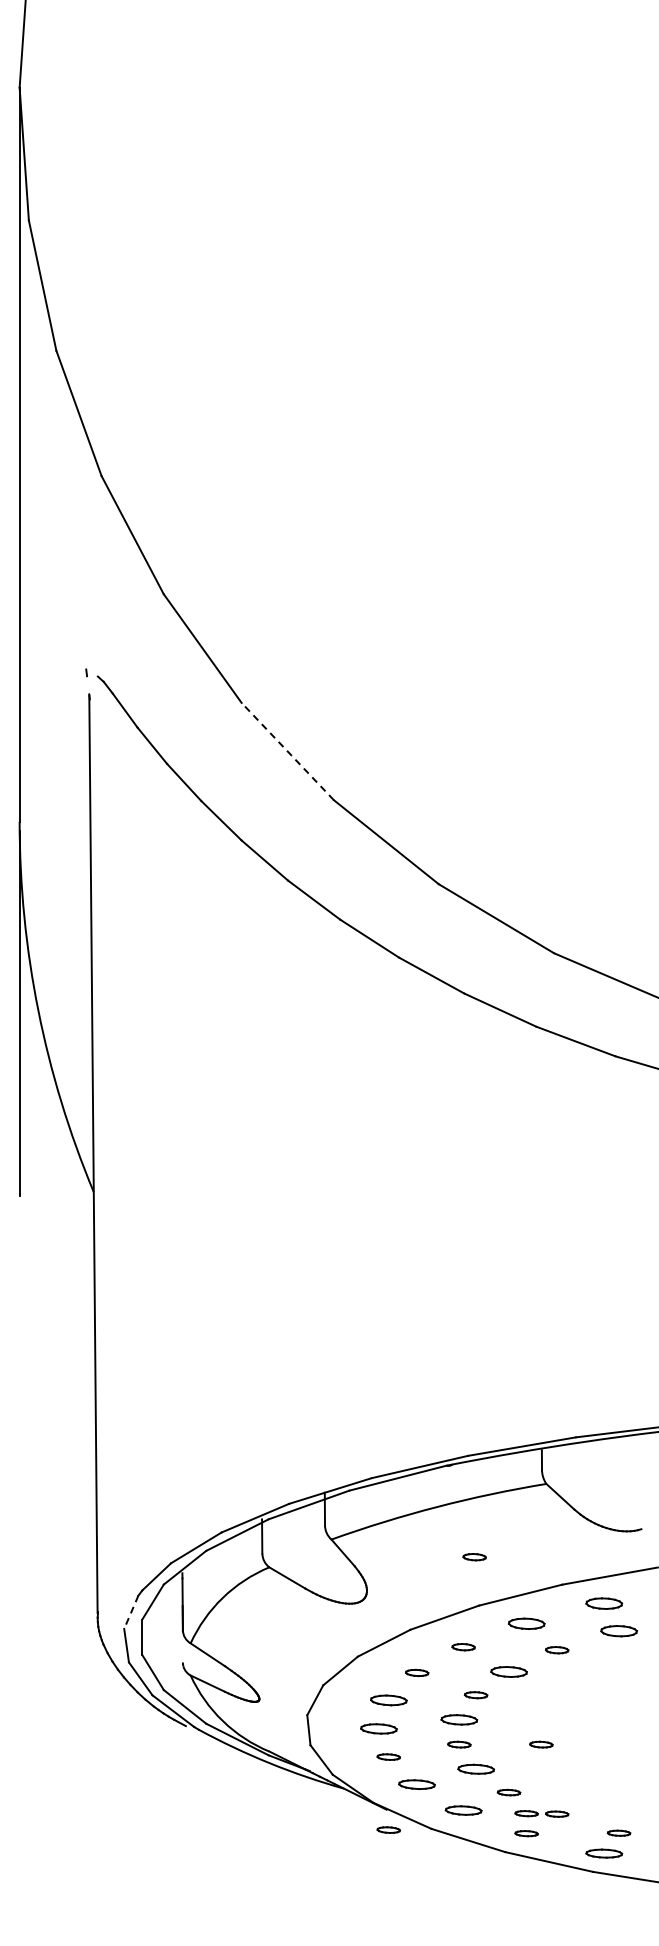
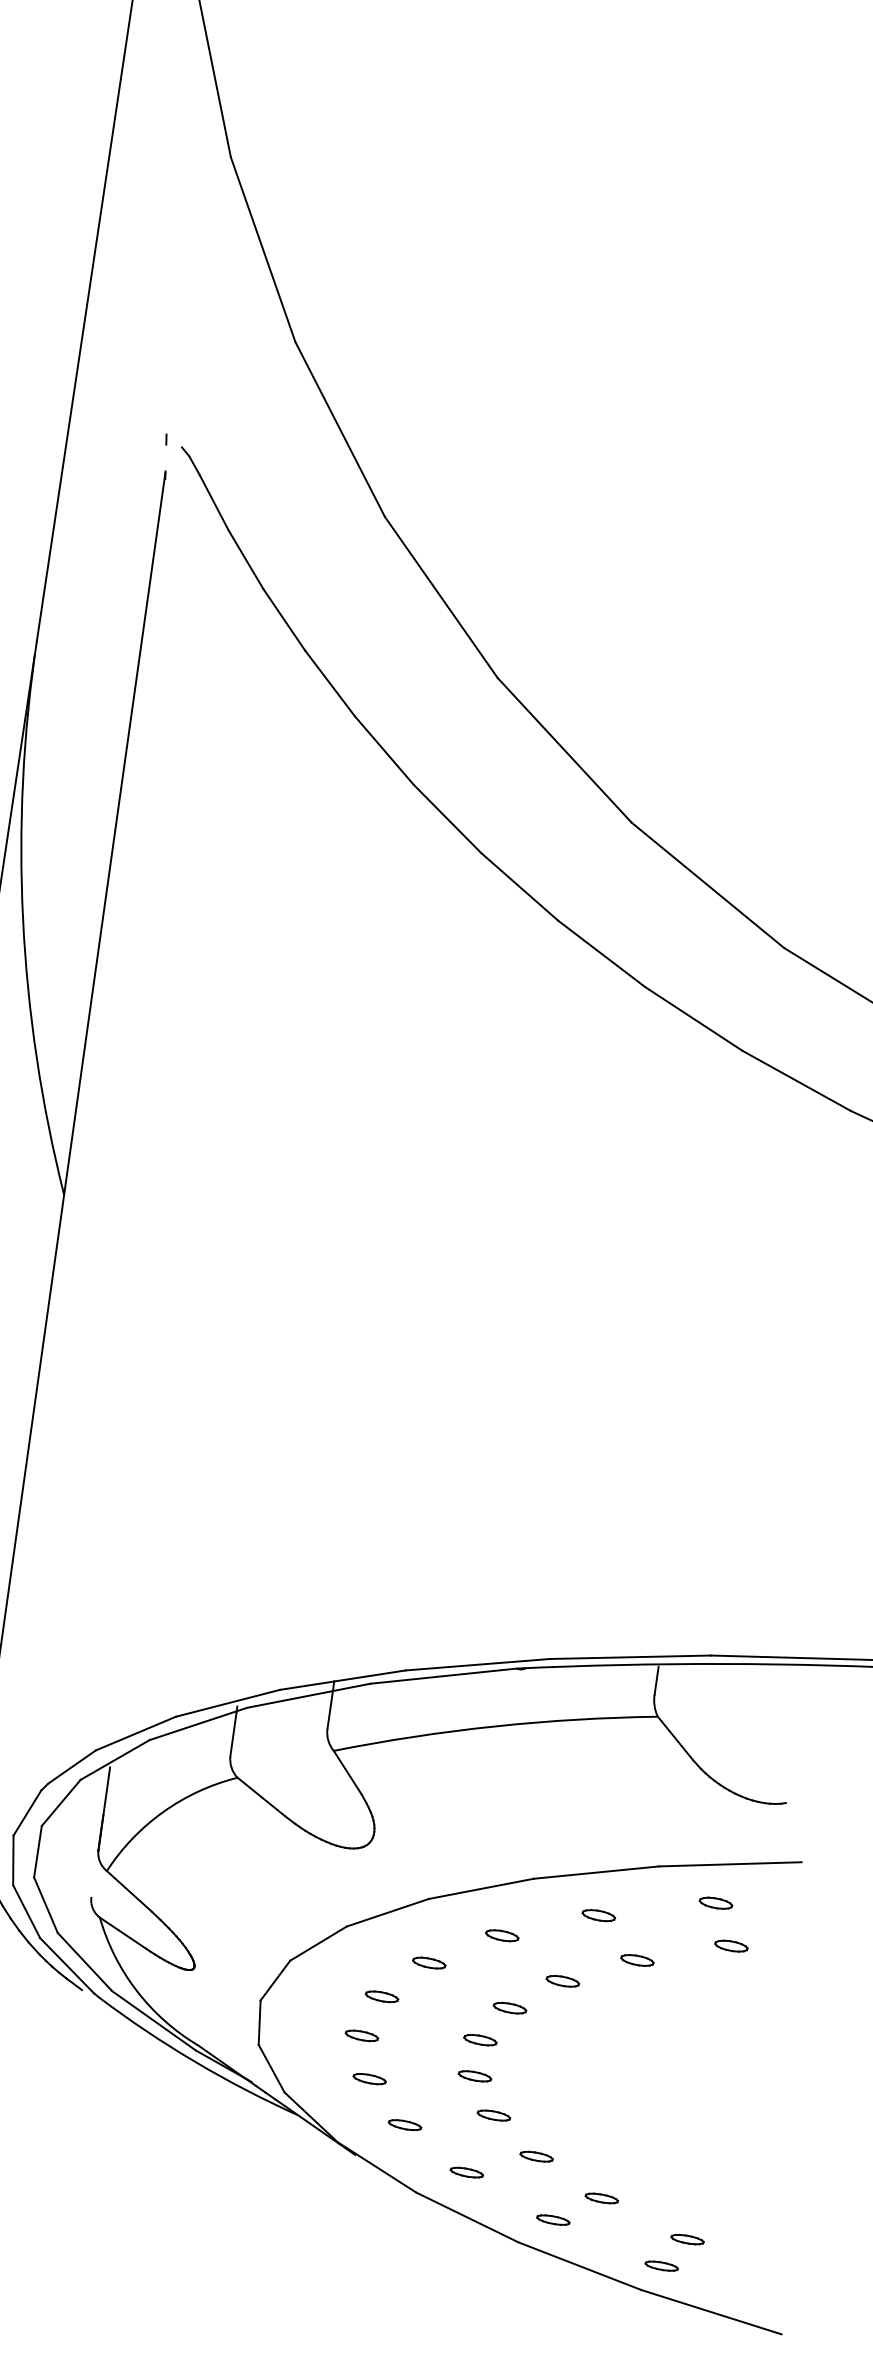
line: (287, 751) -> (440, 597), dashed -> solid
part: (474, 1557) -> (537, 1807), removed
part: (604, 1603) -> (716, 1902), size x0.62
line: (131, 1612) -> (27, 1813), dashed -> solid
part: (526, 1623) -> (598, 1915), size x0.62
part: (618, 1630) -> (730, 1945), size x0.62
part: (508, 1671) -> (562, 1980), size x0.62
part: (388, 1700) -> (381, 1996), size x0.62
part: (459, 1719) -> (480, 2039), size x0.62
part: (379, 1728) -> (362, 2035), size x0.62
part: (541, 1744) -> (594, 2093), removed
part: (475, 1768) -> (493, 2114), size x0.62
part: (417, 1784) -> (405, 2125), size x0.62
part: (463, 1809) -> (466, 2171), size x0.62
part: (526, 1813) -> (557, 2190), removed
part: (388, 1829) -> (353, 2184), removed
part: (604, 1853) -> (662, 2265), size x0.62

